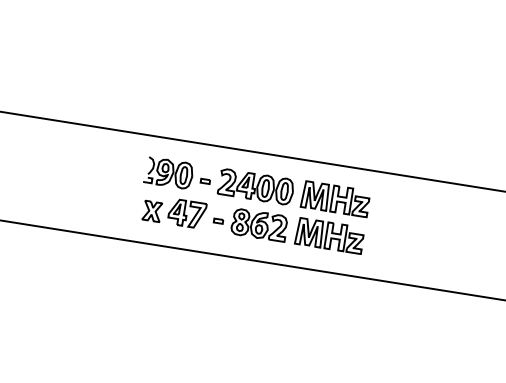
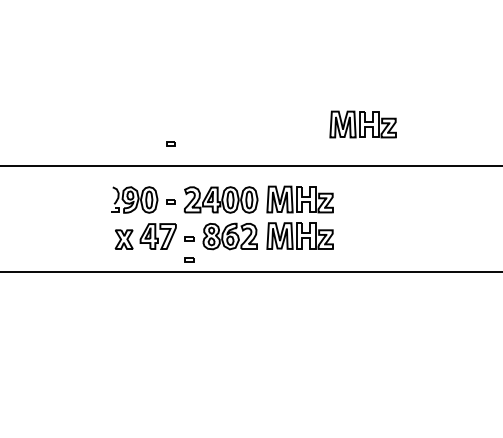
part: (214, 122) -> (170, 143), added
part: (410, 133) -> (362, 124), added
part: (214, 241) -> (189, 259), added

